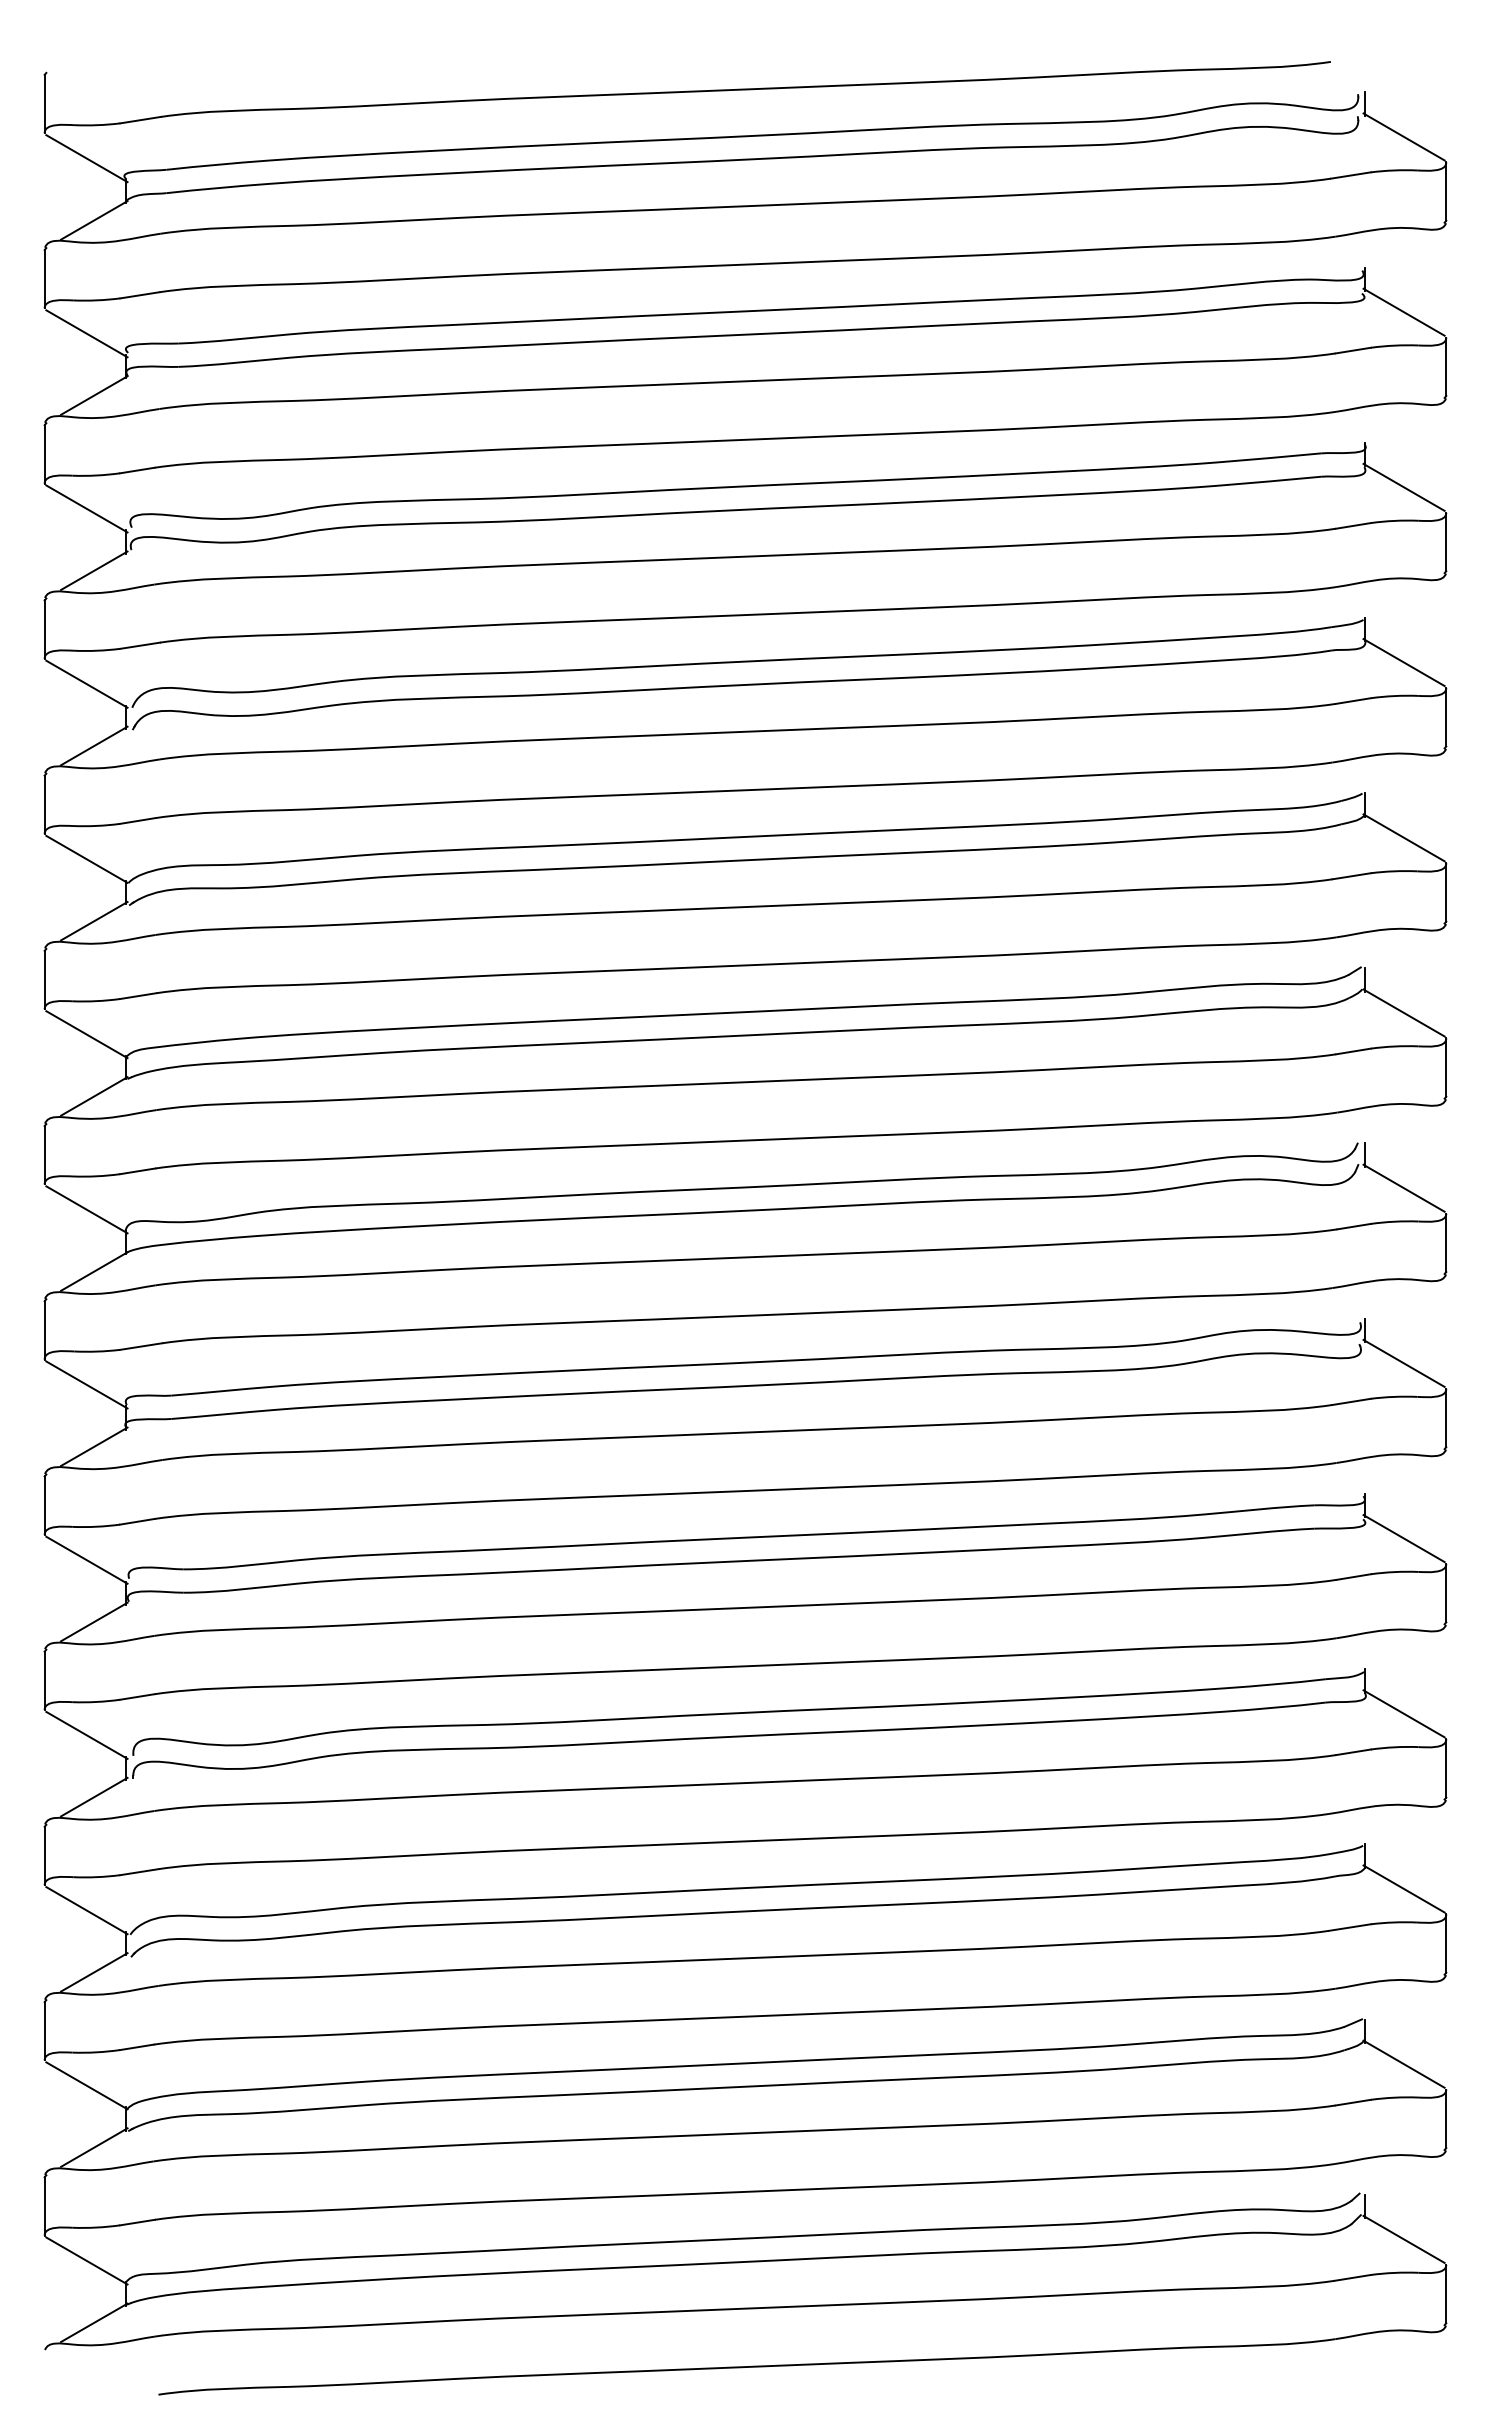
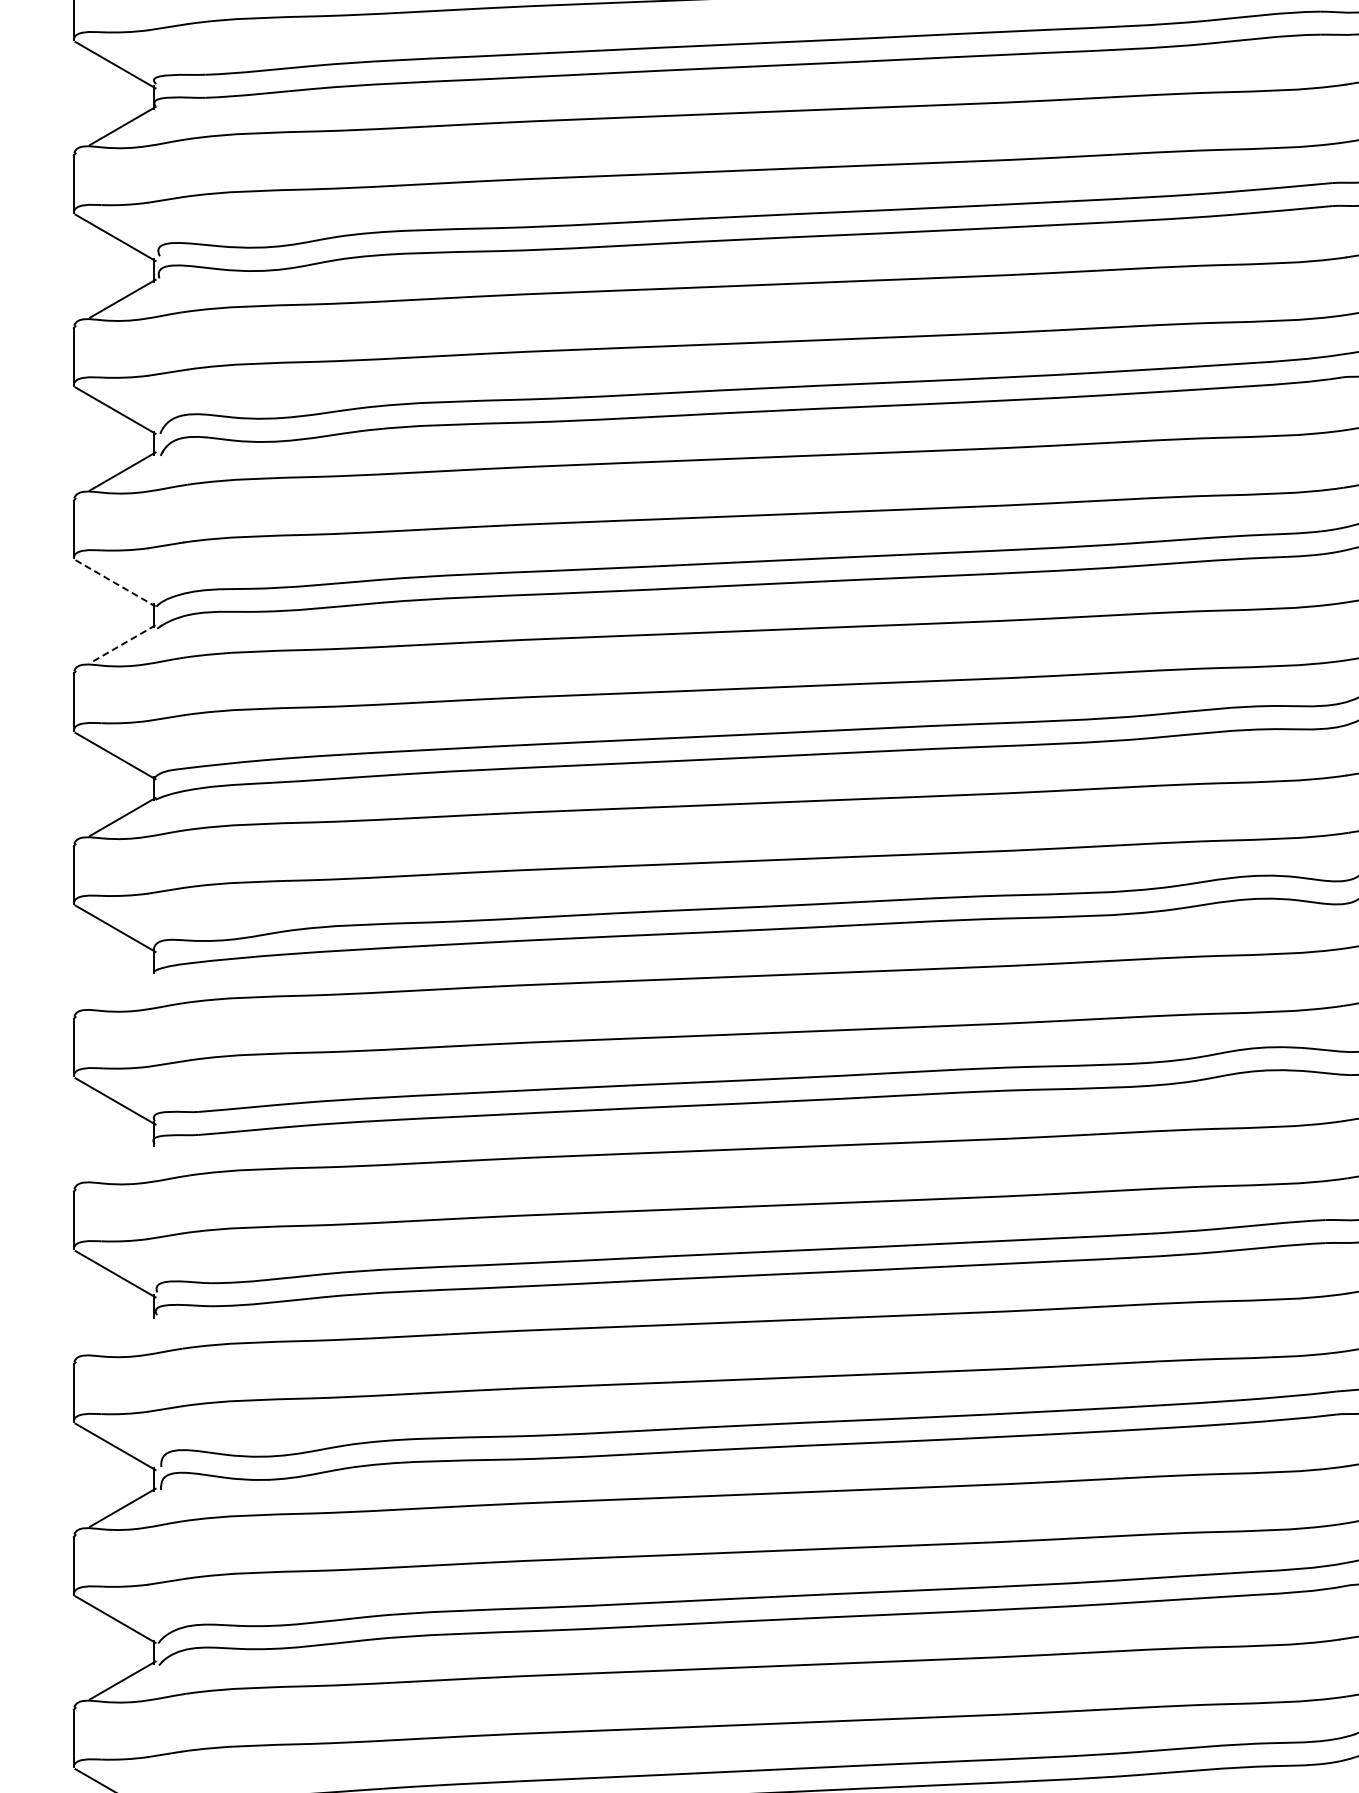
line: (86, 859) -> (115, 583), solid -> dashed
line: (93, 921) -> (122, 644), solid -> dashed
line: (94, 1271) -> (123, 989), removed
line: (94, 1446) -> (123, 1162), removed
line: (94, 1621) -> (123, 1334), removed

